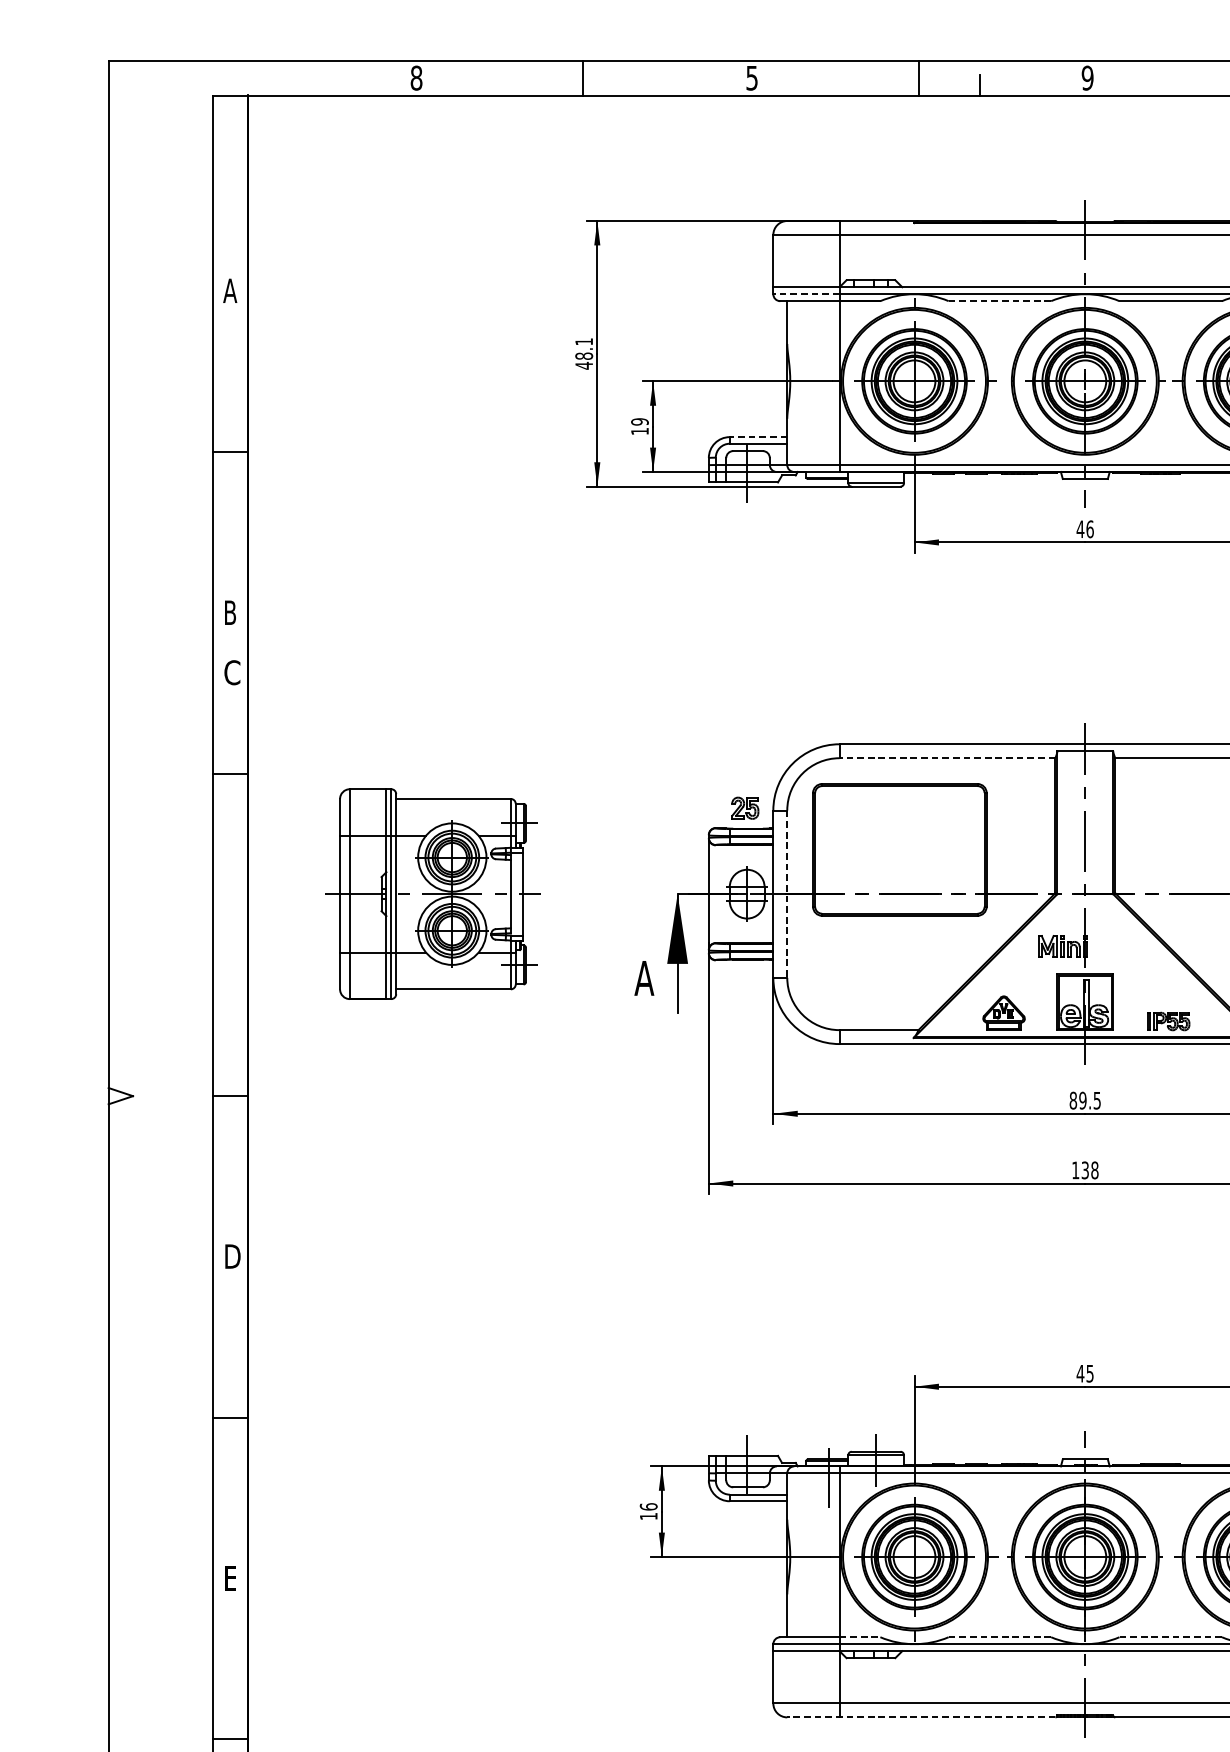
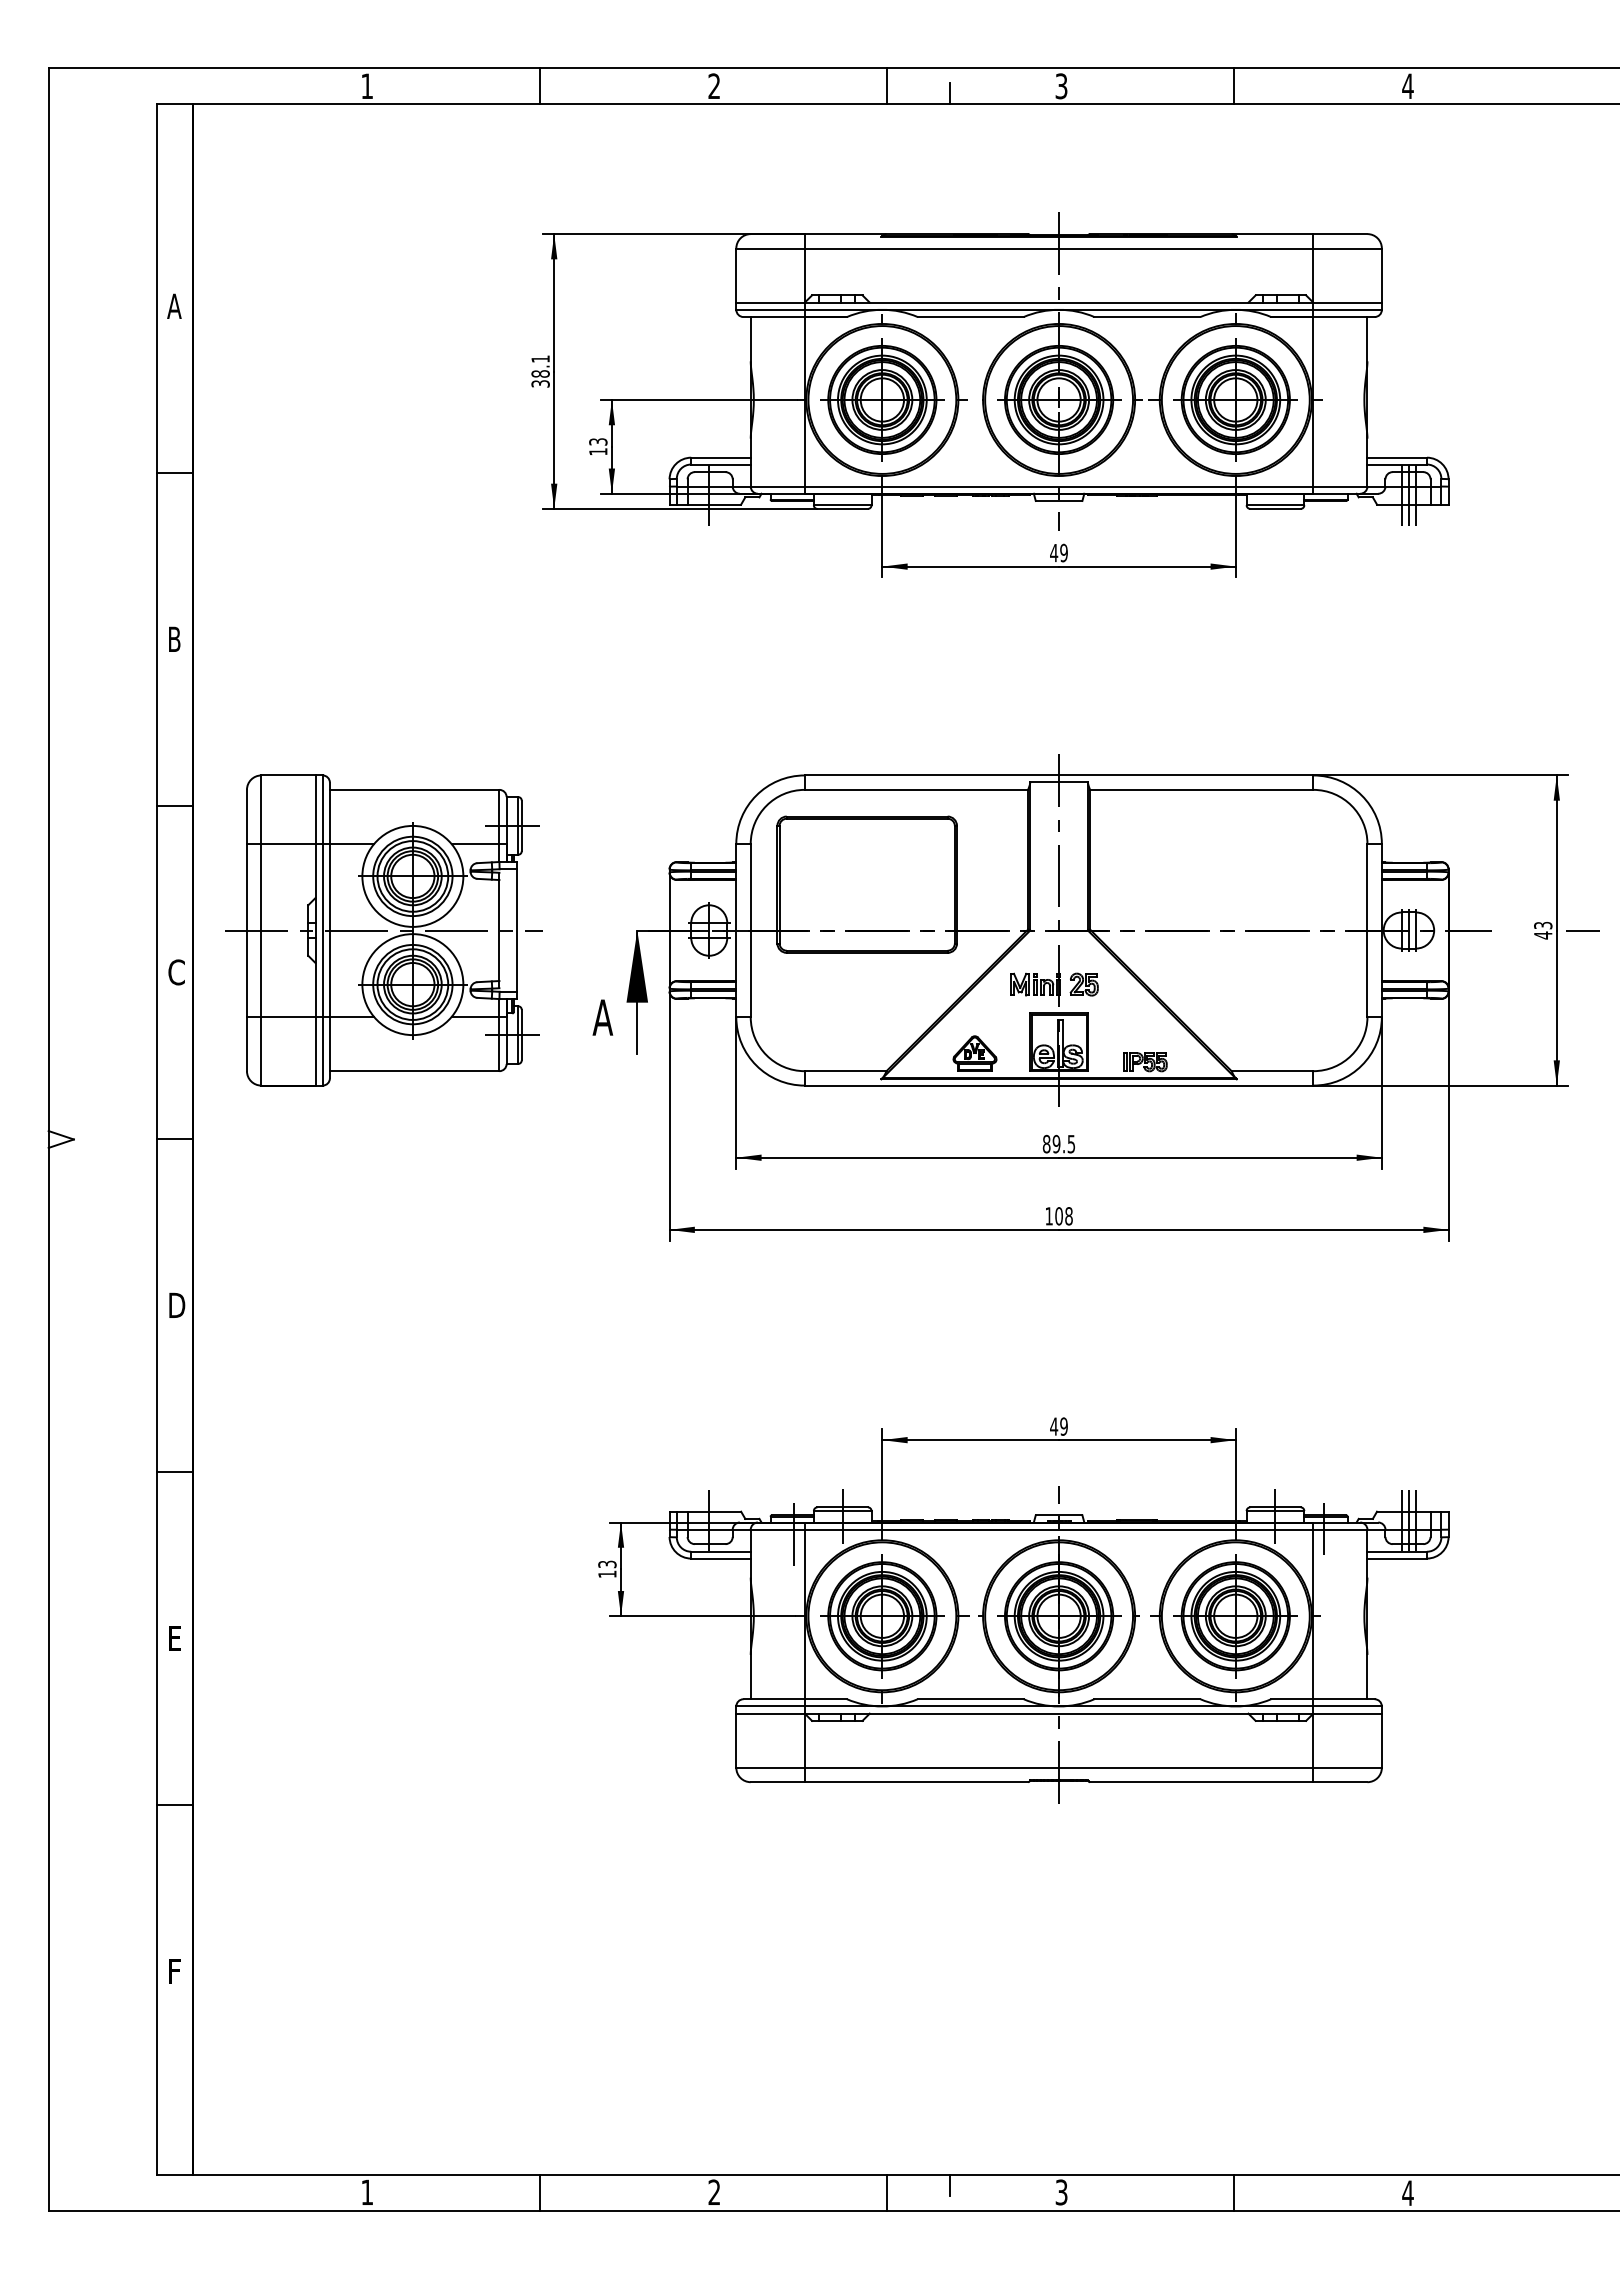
text: (416, 78) -> (367, 86), 8 -> 1
text: (751, 78) -> (713, 86), 5 -> 2
text: (1087, 78) -> (1061, 86), 9 -> 3
line: (806, 293) -> (770, 309), dashed -> solid
line: (999, 301) -> (970, 317), dashed -> solid
text: (584, 365) -> (540, 383), 48.1 -> 38.1
text: (640, 421) -> (598, 441), 19 -> 13
line: (758, 436) -> (720, 457), dashed -> solid
text: (1089, 528) -> (1063, 552), 46 -> 49
text: (232, 672) -> (176, 972), moved
line: (947, 757) -> (916, 789), dashed -> solid
part: (744, 808) -> (1083, 984), moved
part: (432, 894) -> (383, 930), size x1.43
line: (787, 894) -> (750, 930), dashed -> solid
text: (1084, 1170) -> (1058, 1216), 138 -> 108
text: (1089, 1373) -> (1063, 1426), 45 -> 49
text: (648, 1506) -> (607, 1564), 16 -> 13
line: (860, 1637) -> (826, 1699), dashed -> solid
line: (1000, 1637) -> (971, 1699), dashed -> solid
line: (1170, 1637) -> (1147, 1699), dashed -> solid
line: (921, 1717) -> (889, 1782), dashed -> solid

